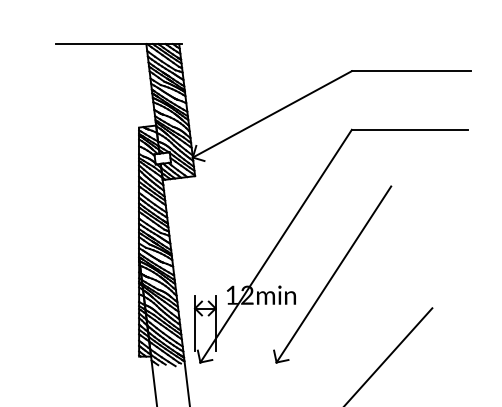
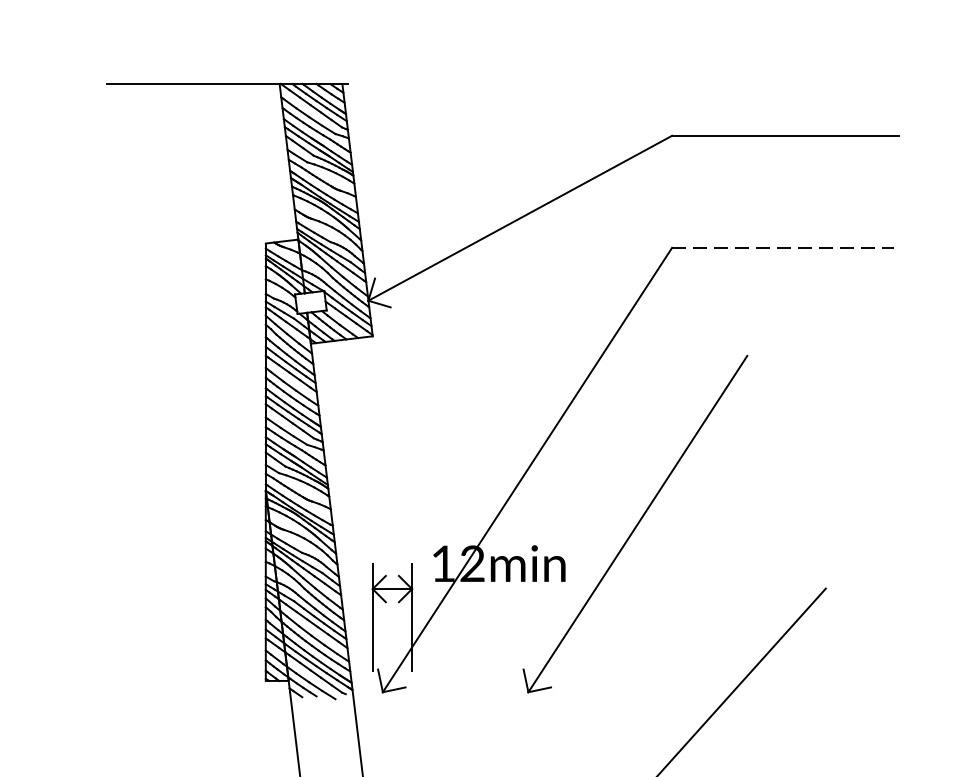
line: (409, 129) -> (782, 247), solid -> dashed

